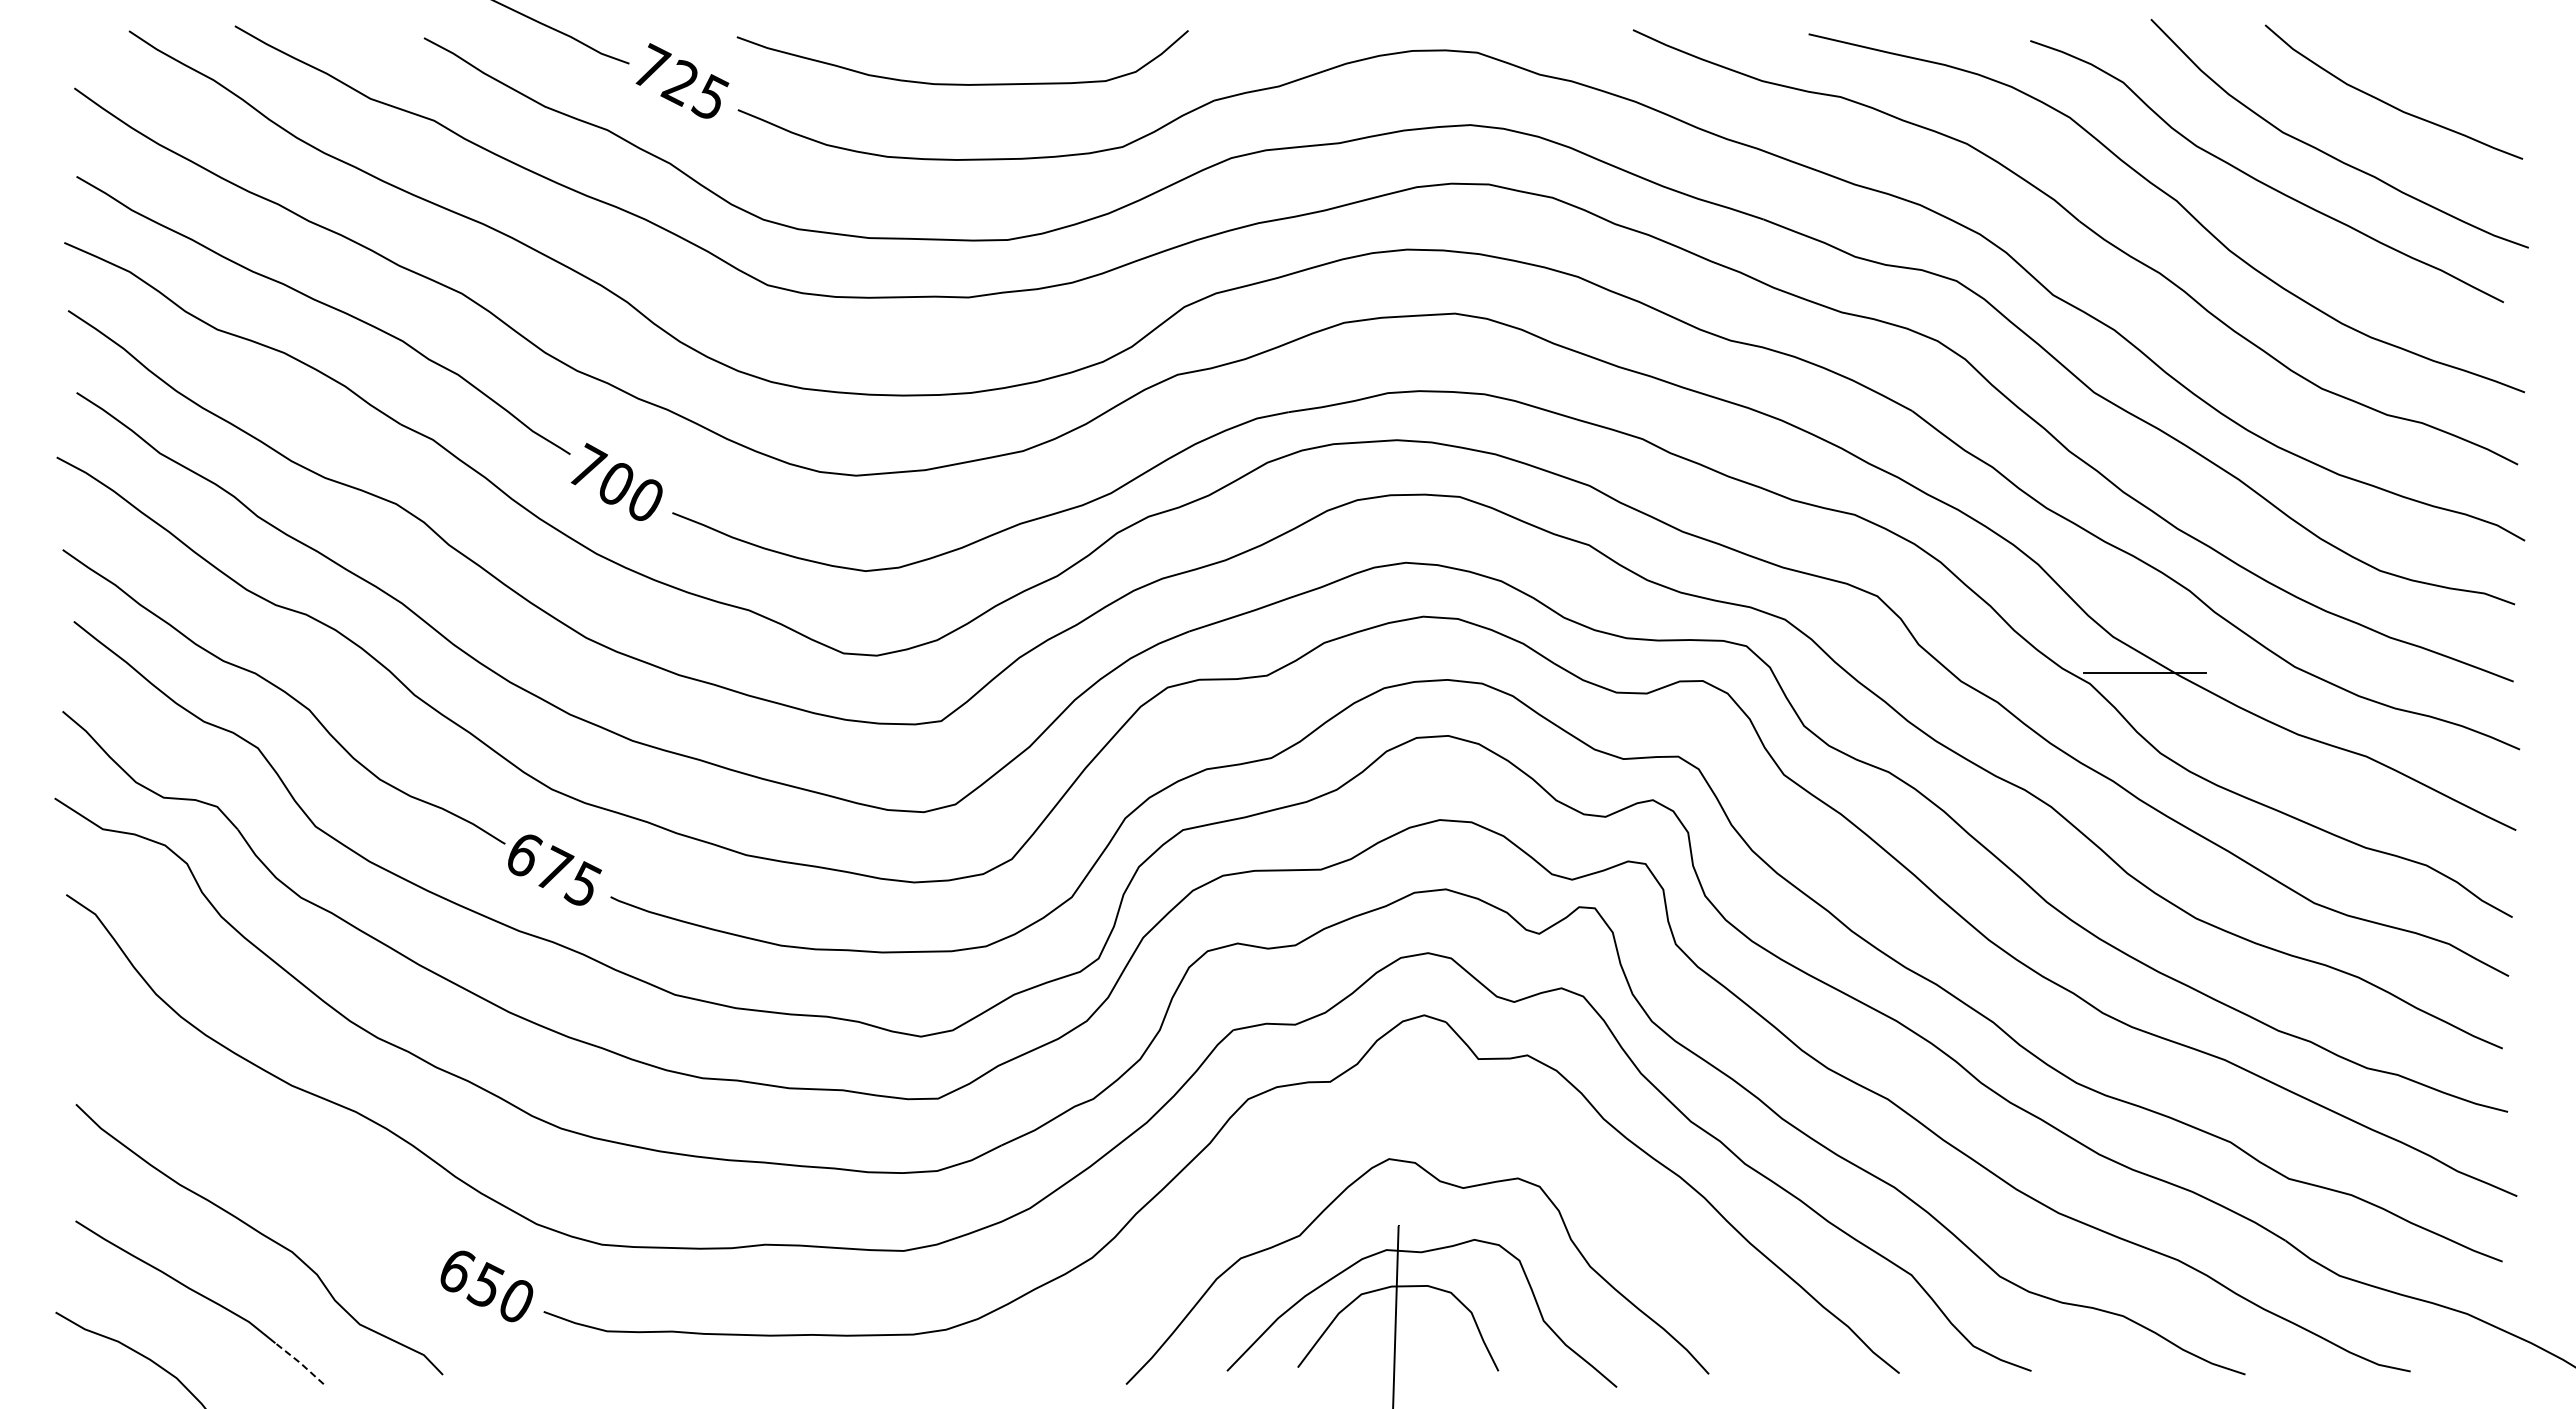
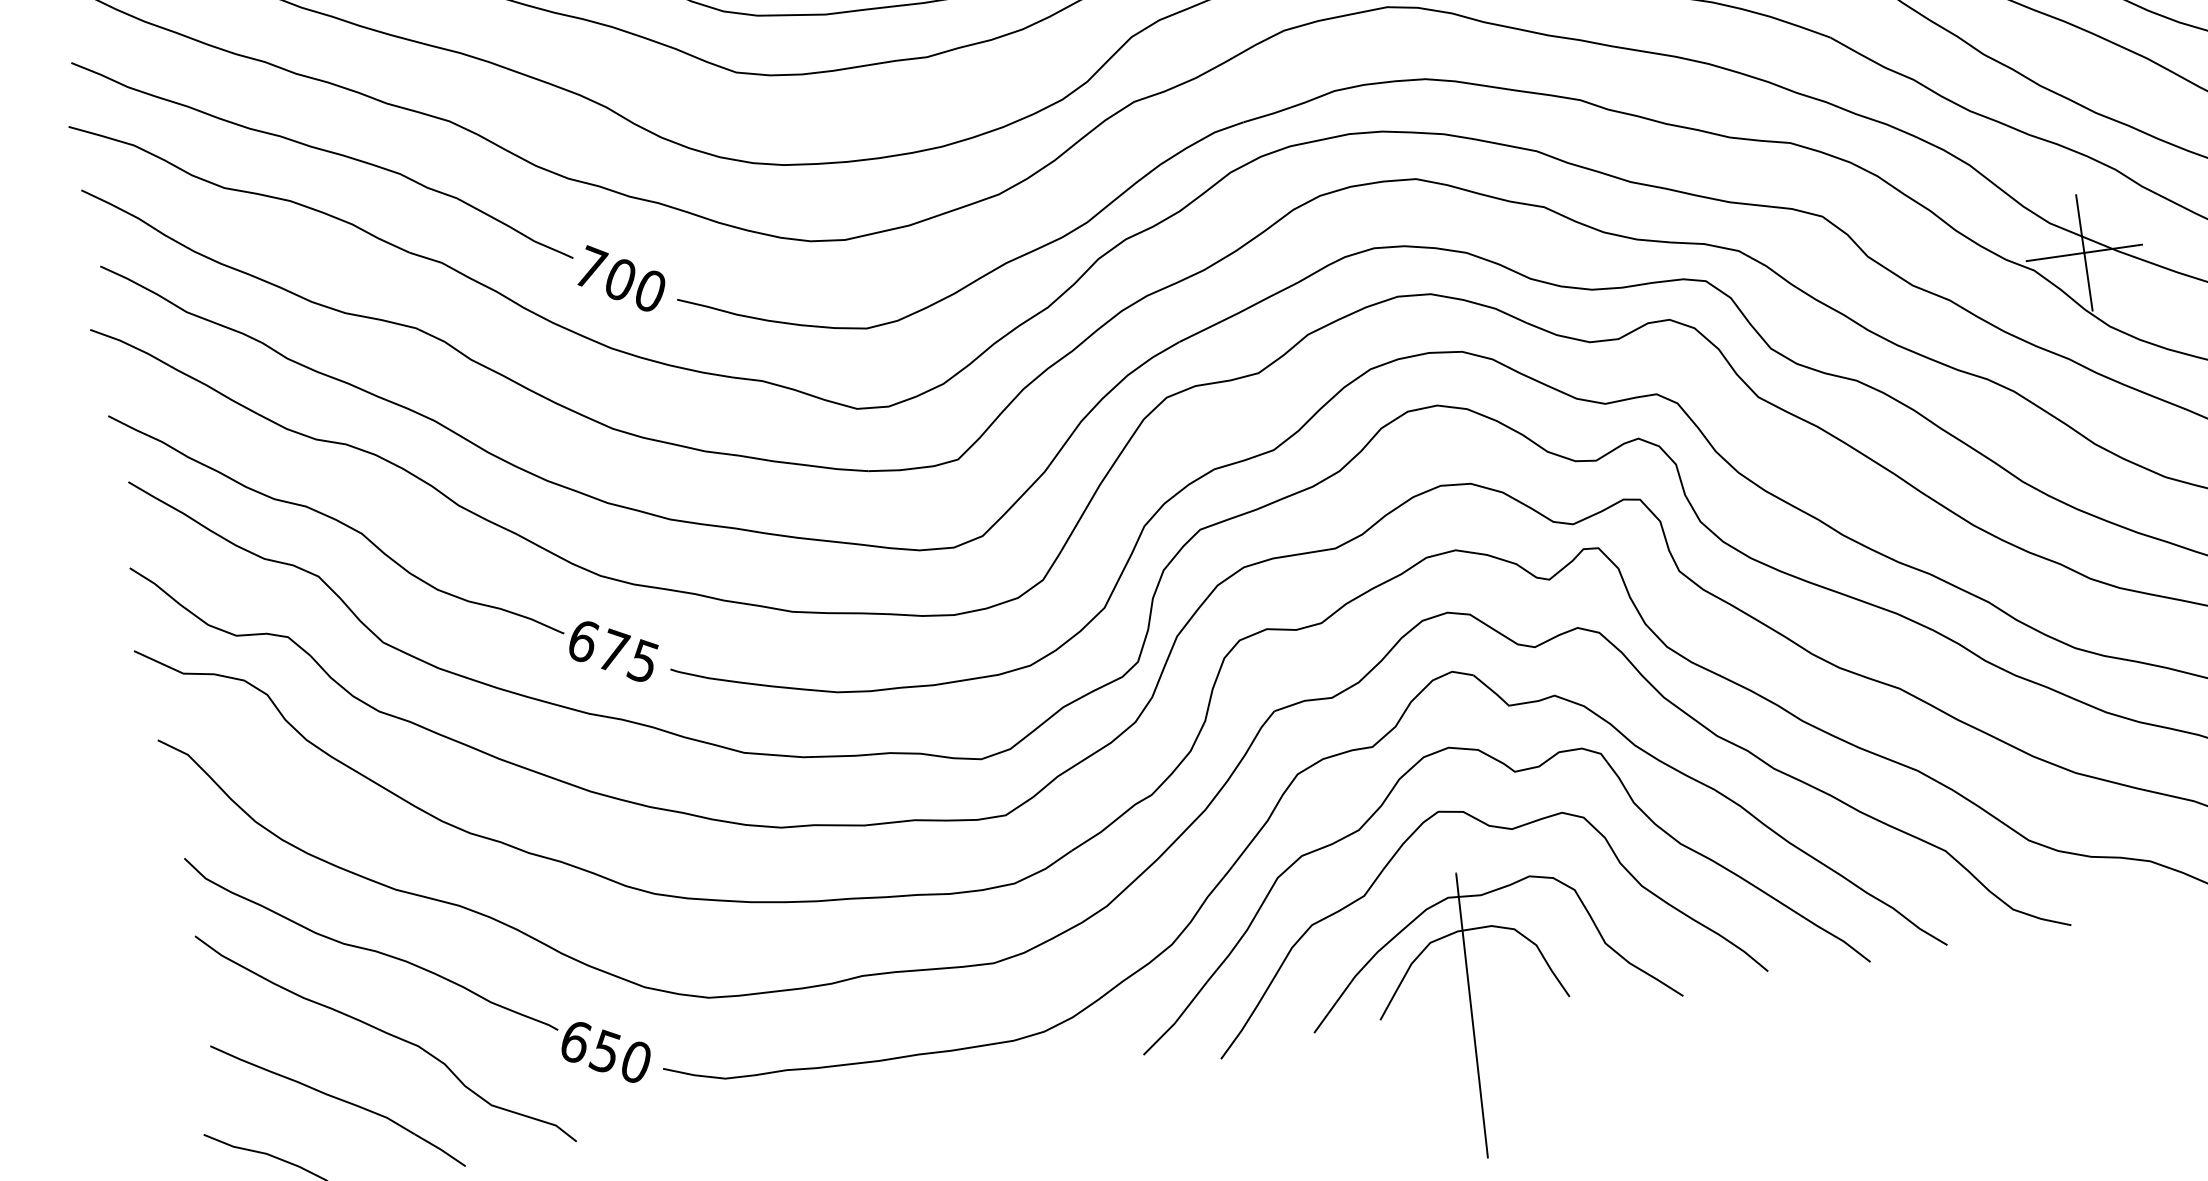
line: (2144, 672) -> (2084, 252), added
curve: (1474, 1129) -> (1514, 772), added
curve: (256, 1143) -> (370, 948), added
line: (300, 1362) -> (440, 1149), dashed -> solid

